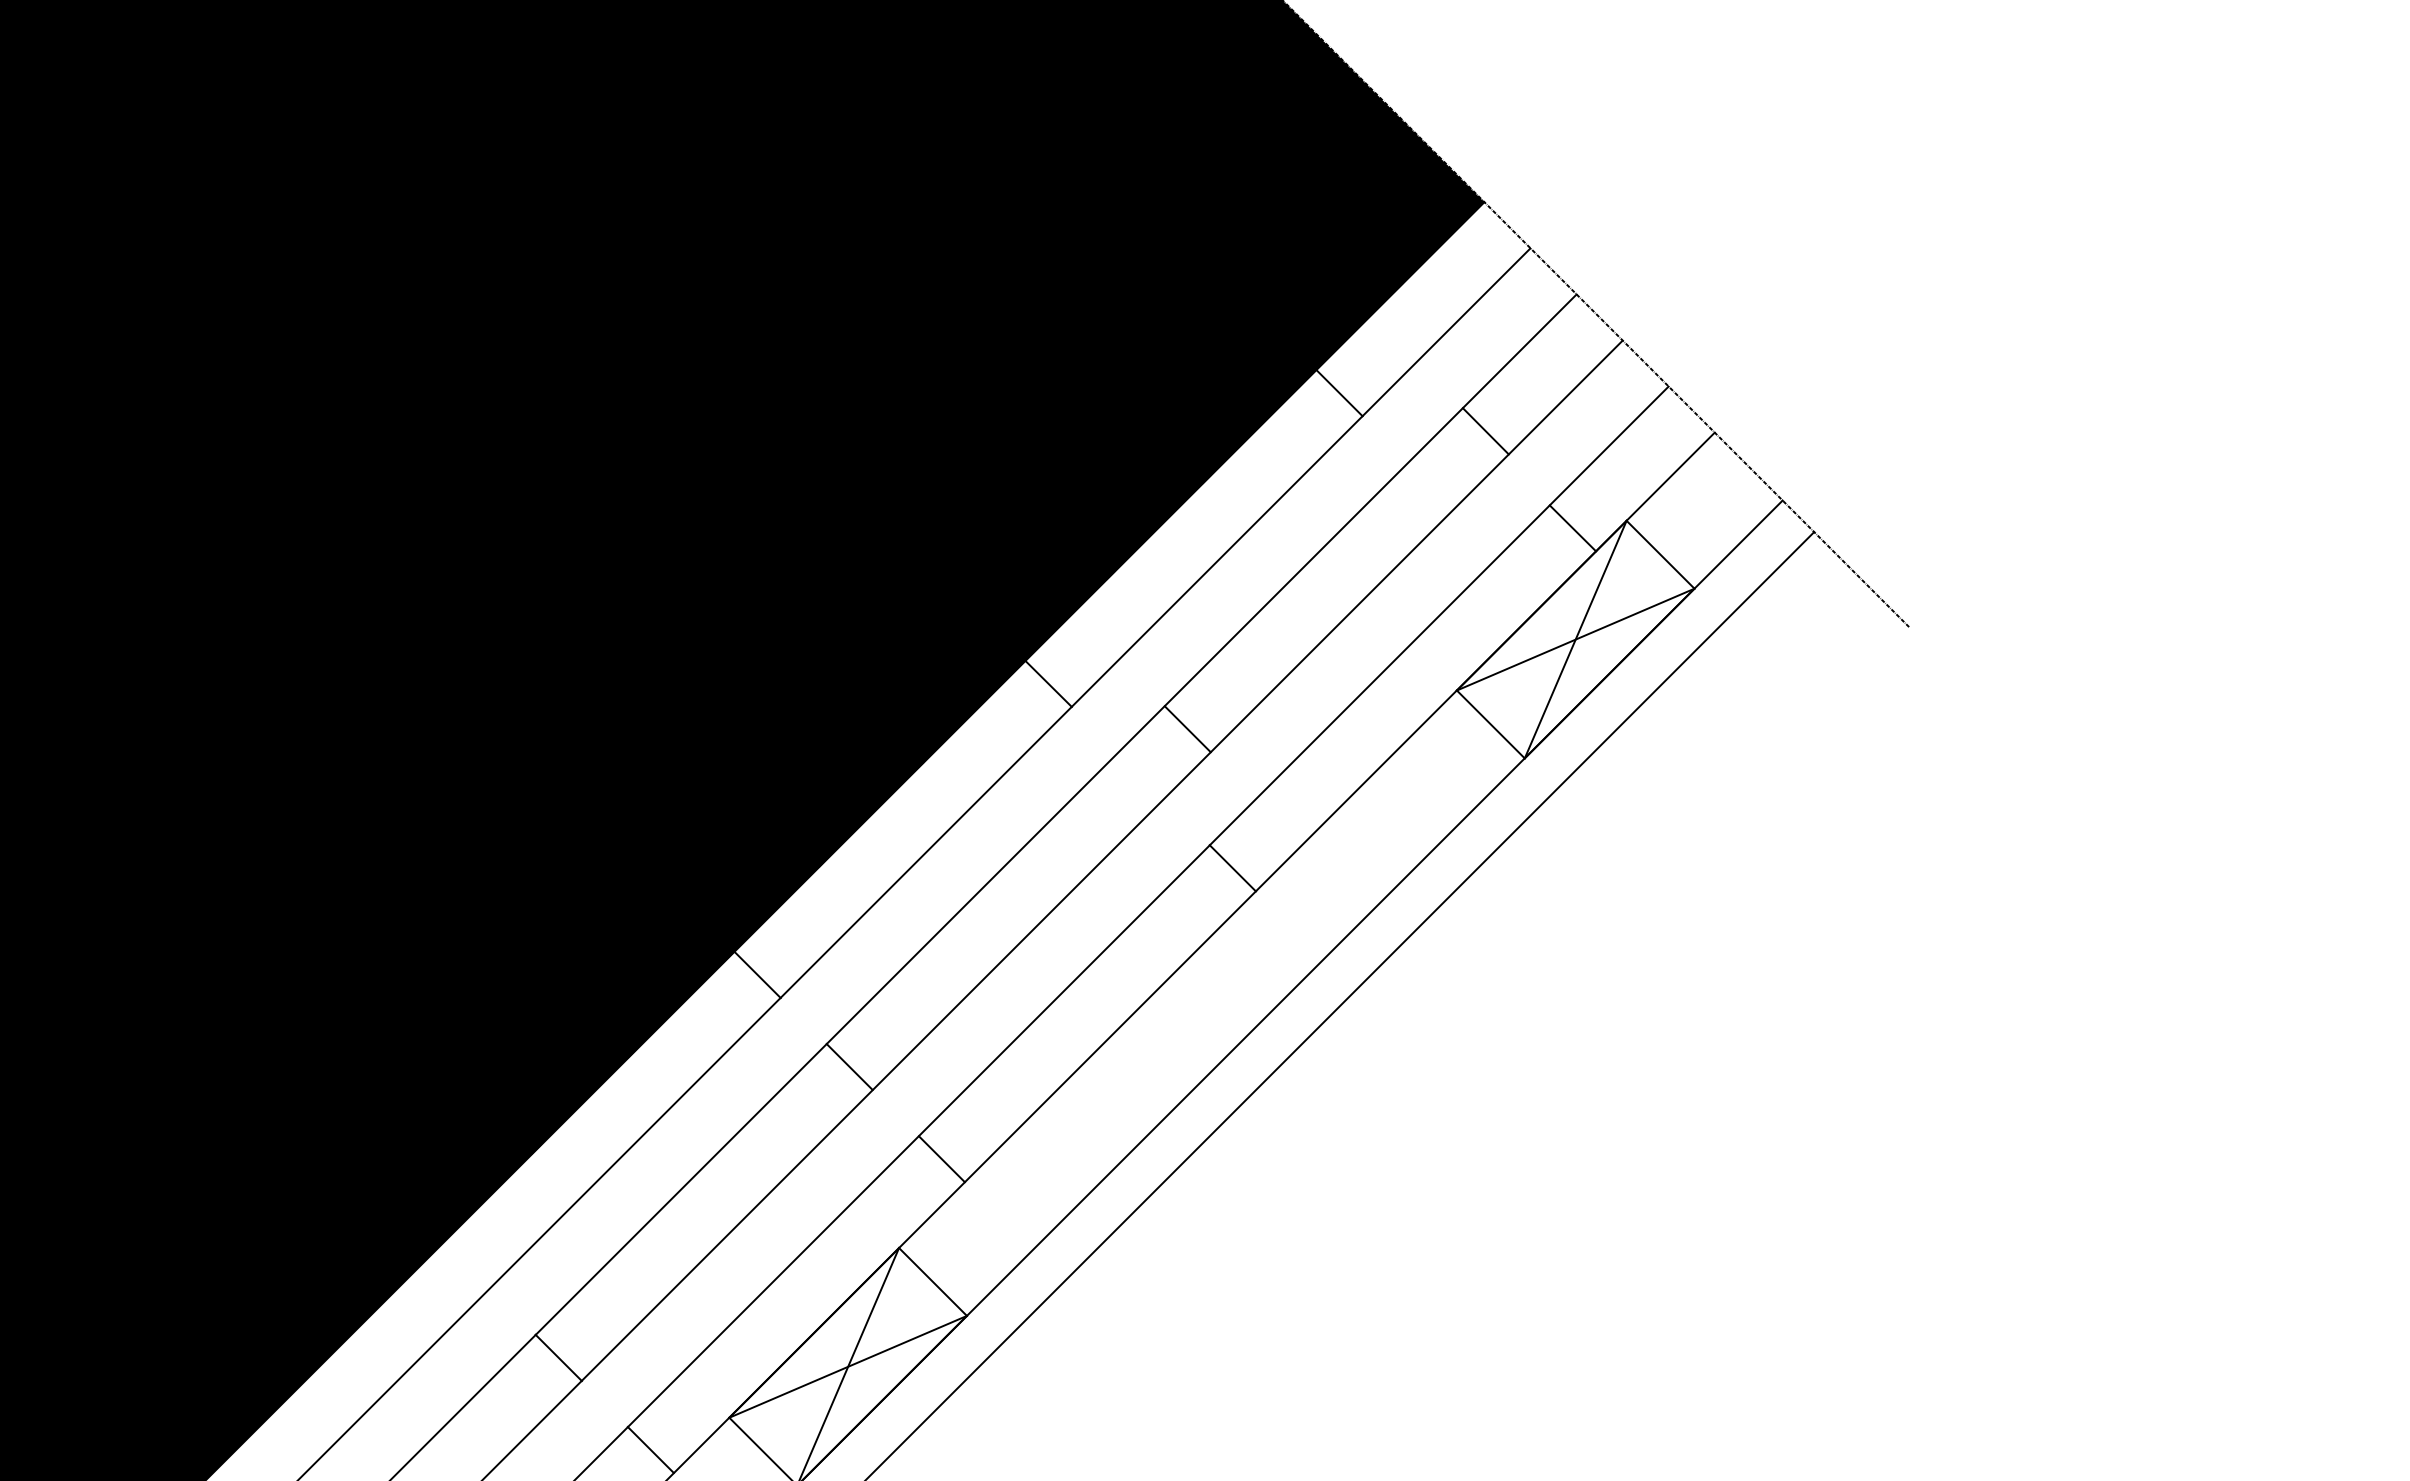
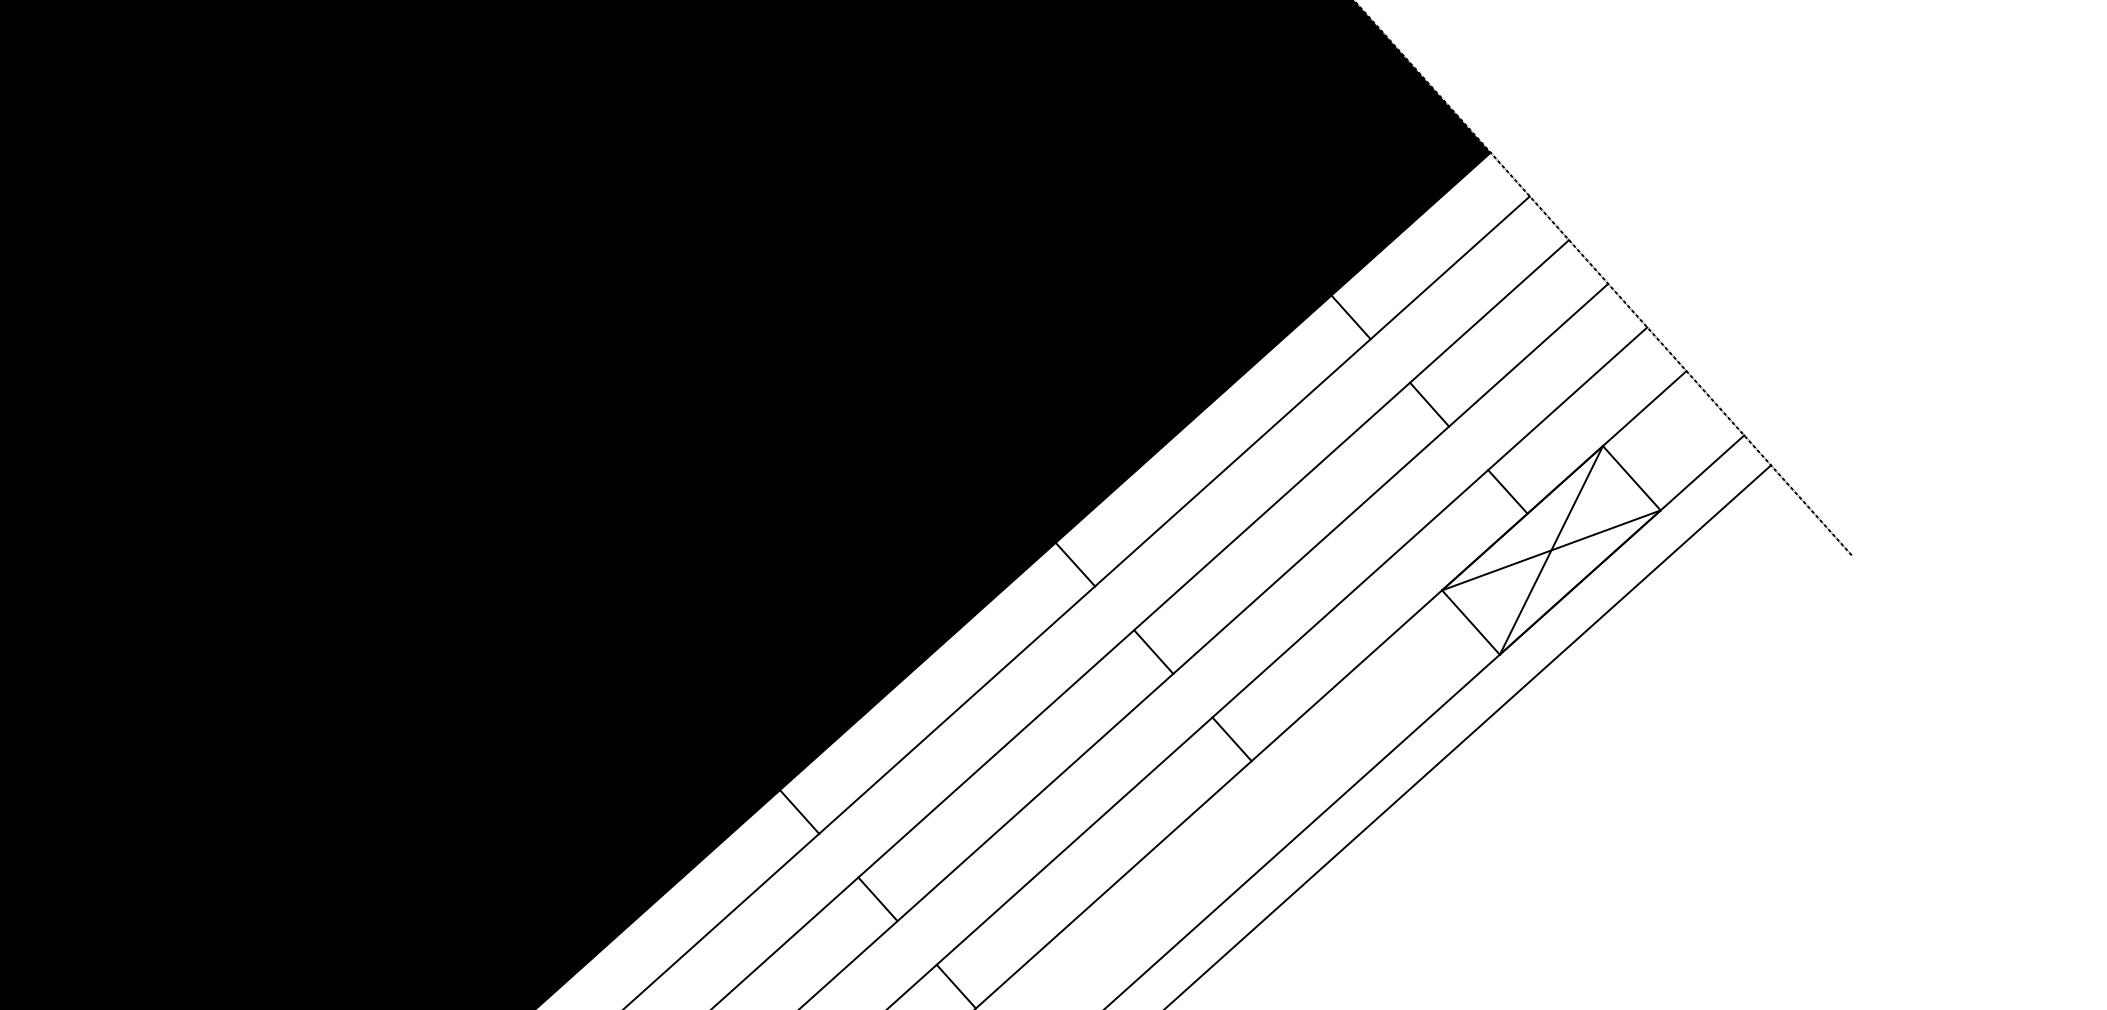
line: (1485, 431) -> (1429, 404), moved
line: (1572, 528) -> (1507, 492), moved
line: (1187, 729) -> (1153, 652), moved

